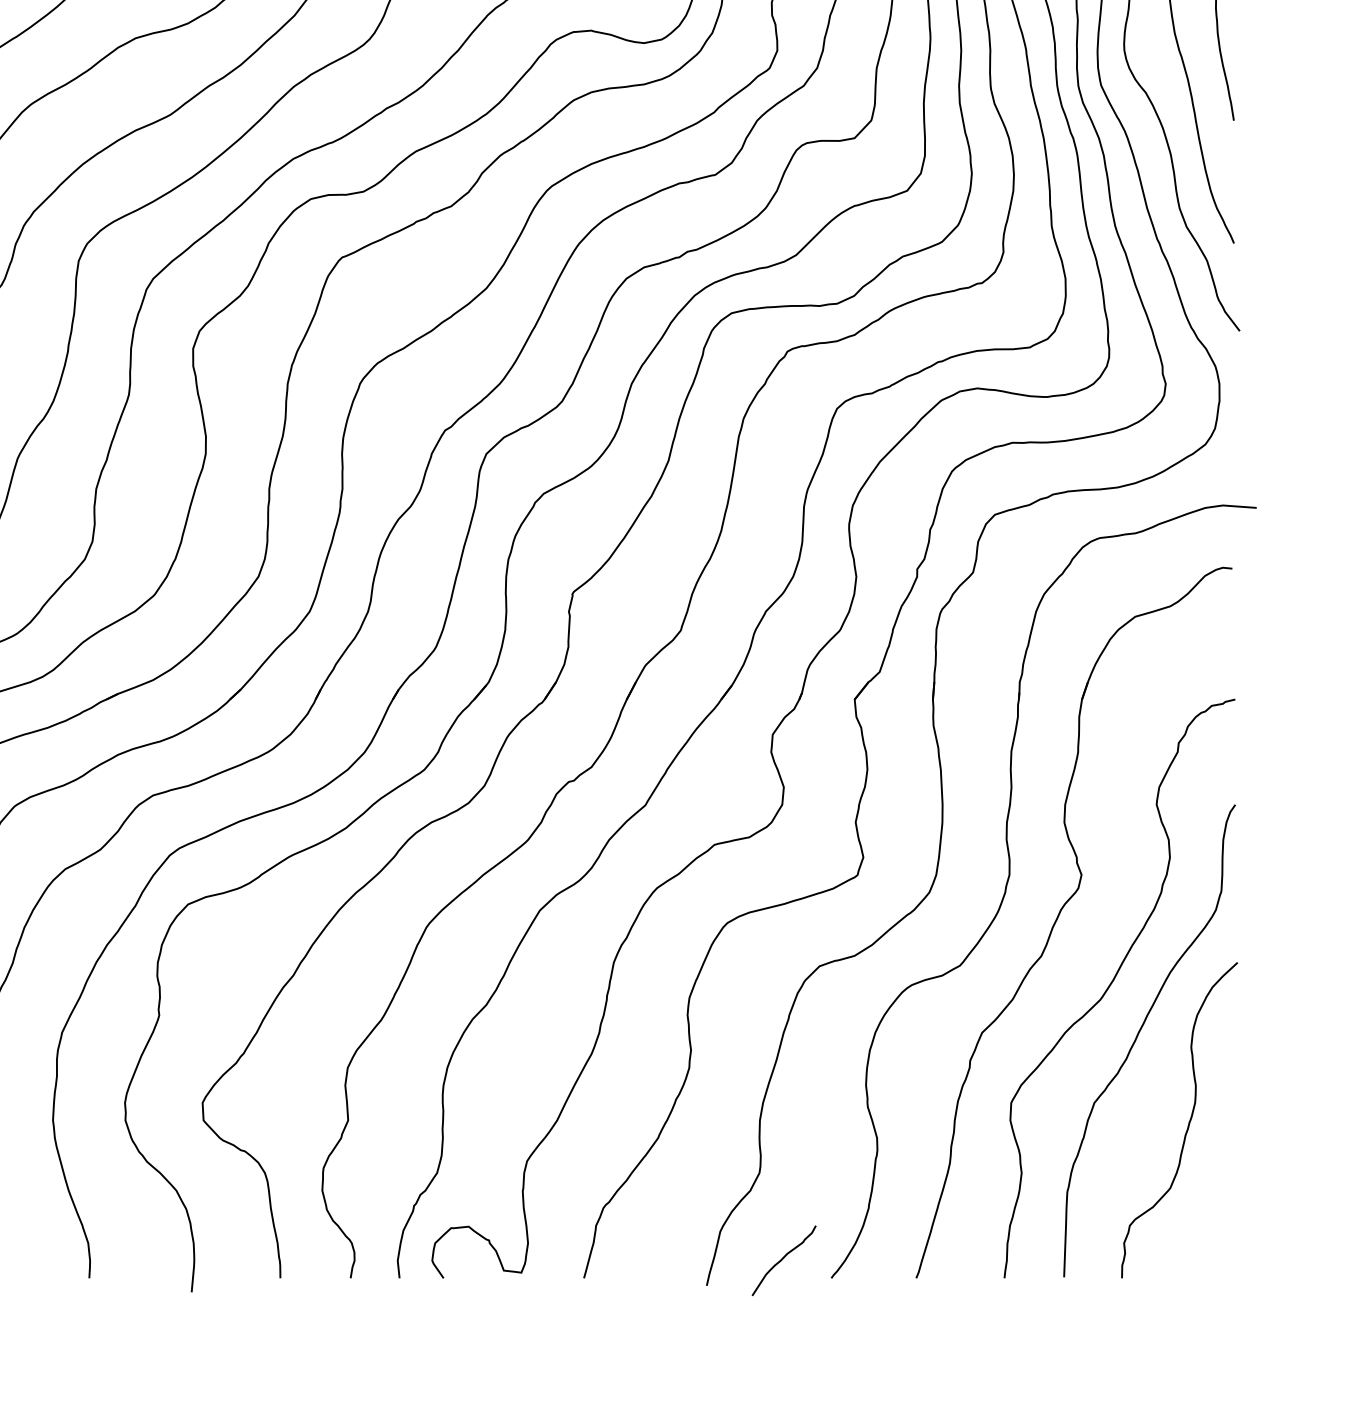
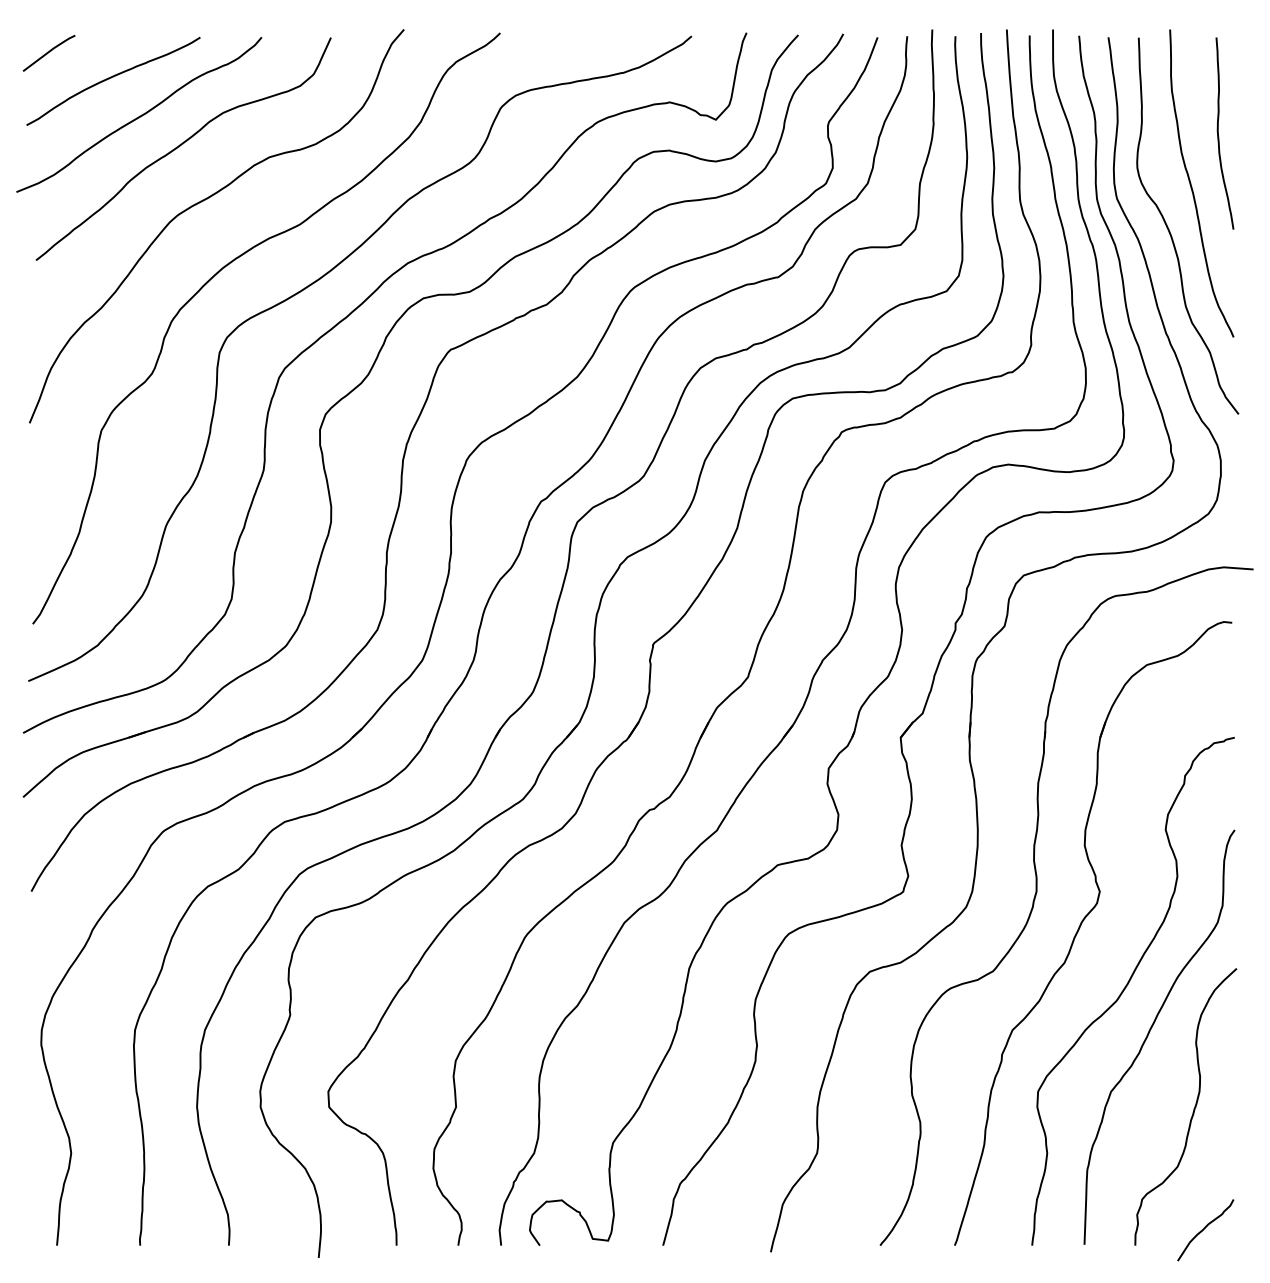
curve: (782, 1259) -> (1204, 1229), moved

